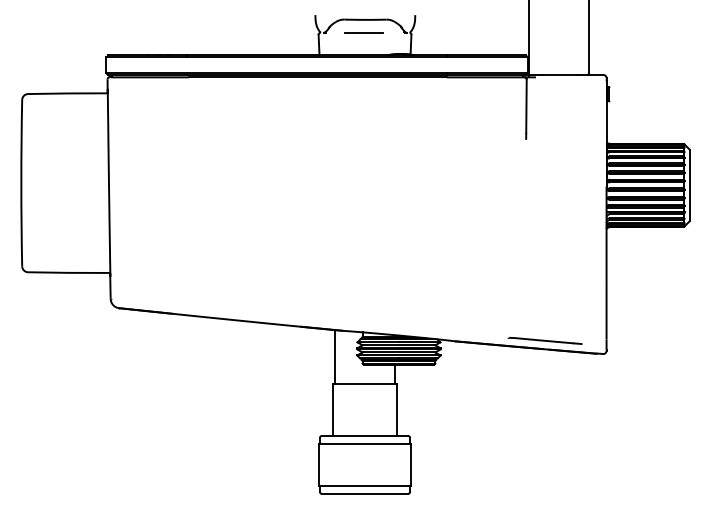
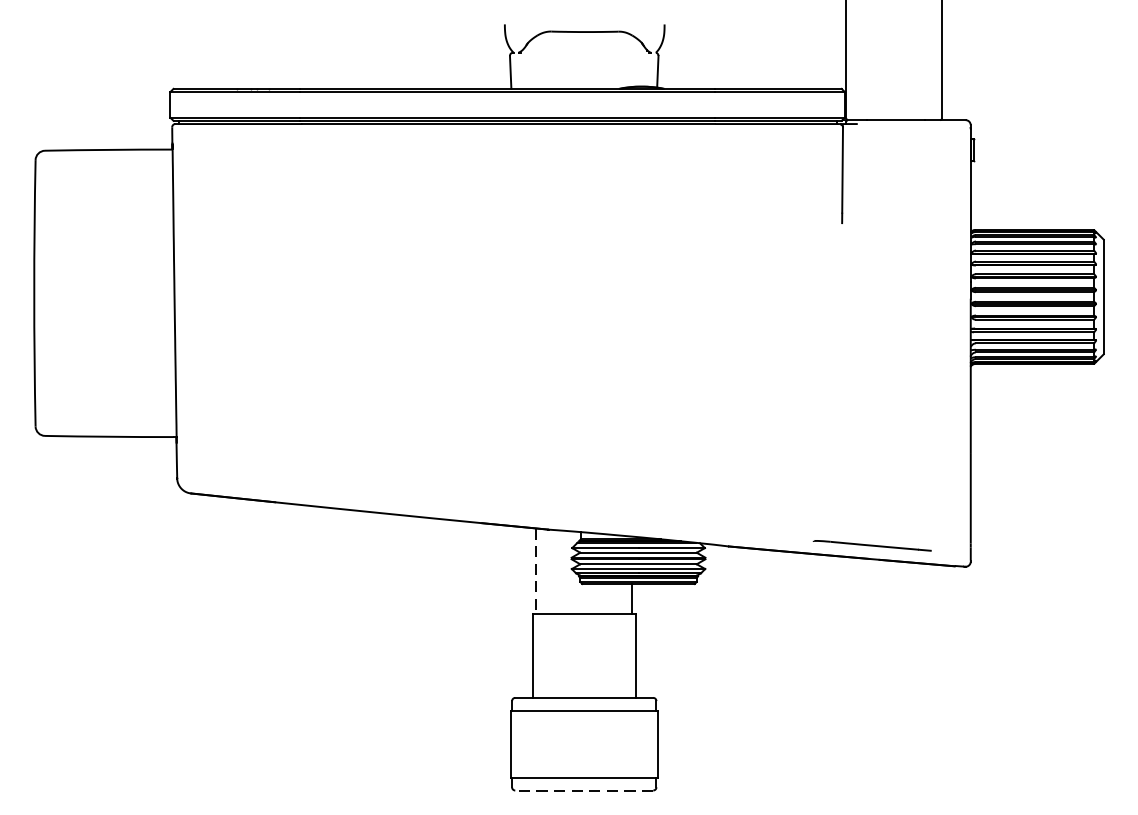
line: (363, 32) -> (581, 52), removed
line: (335, 356) -> (536, 570), solid -> dashed
line: (364, 493) -> (583, 789), solid -> dashed

